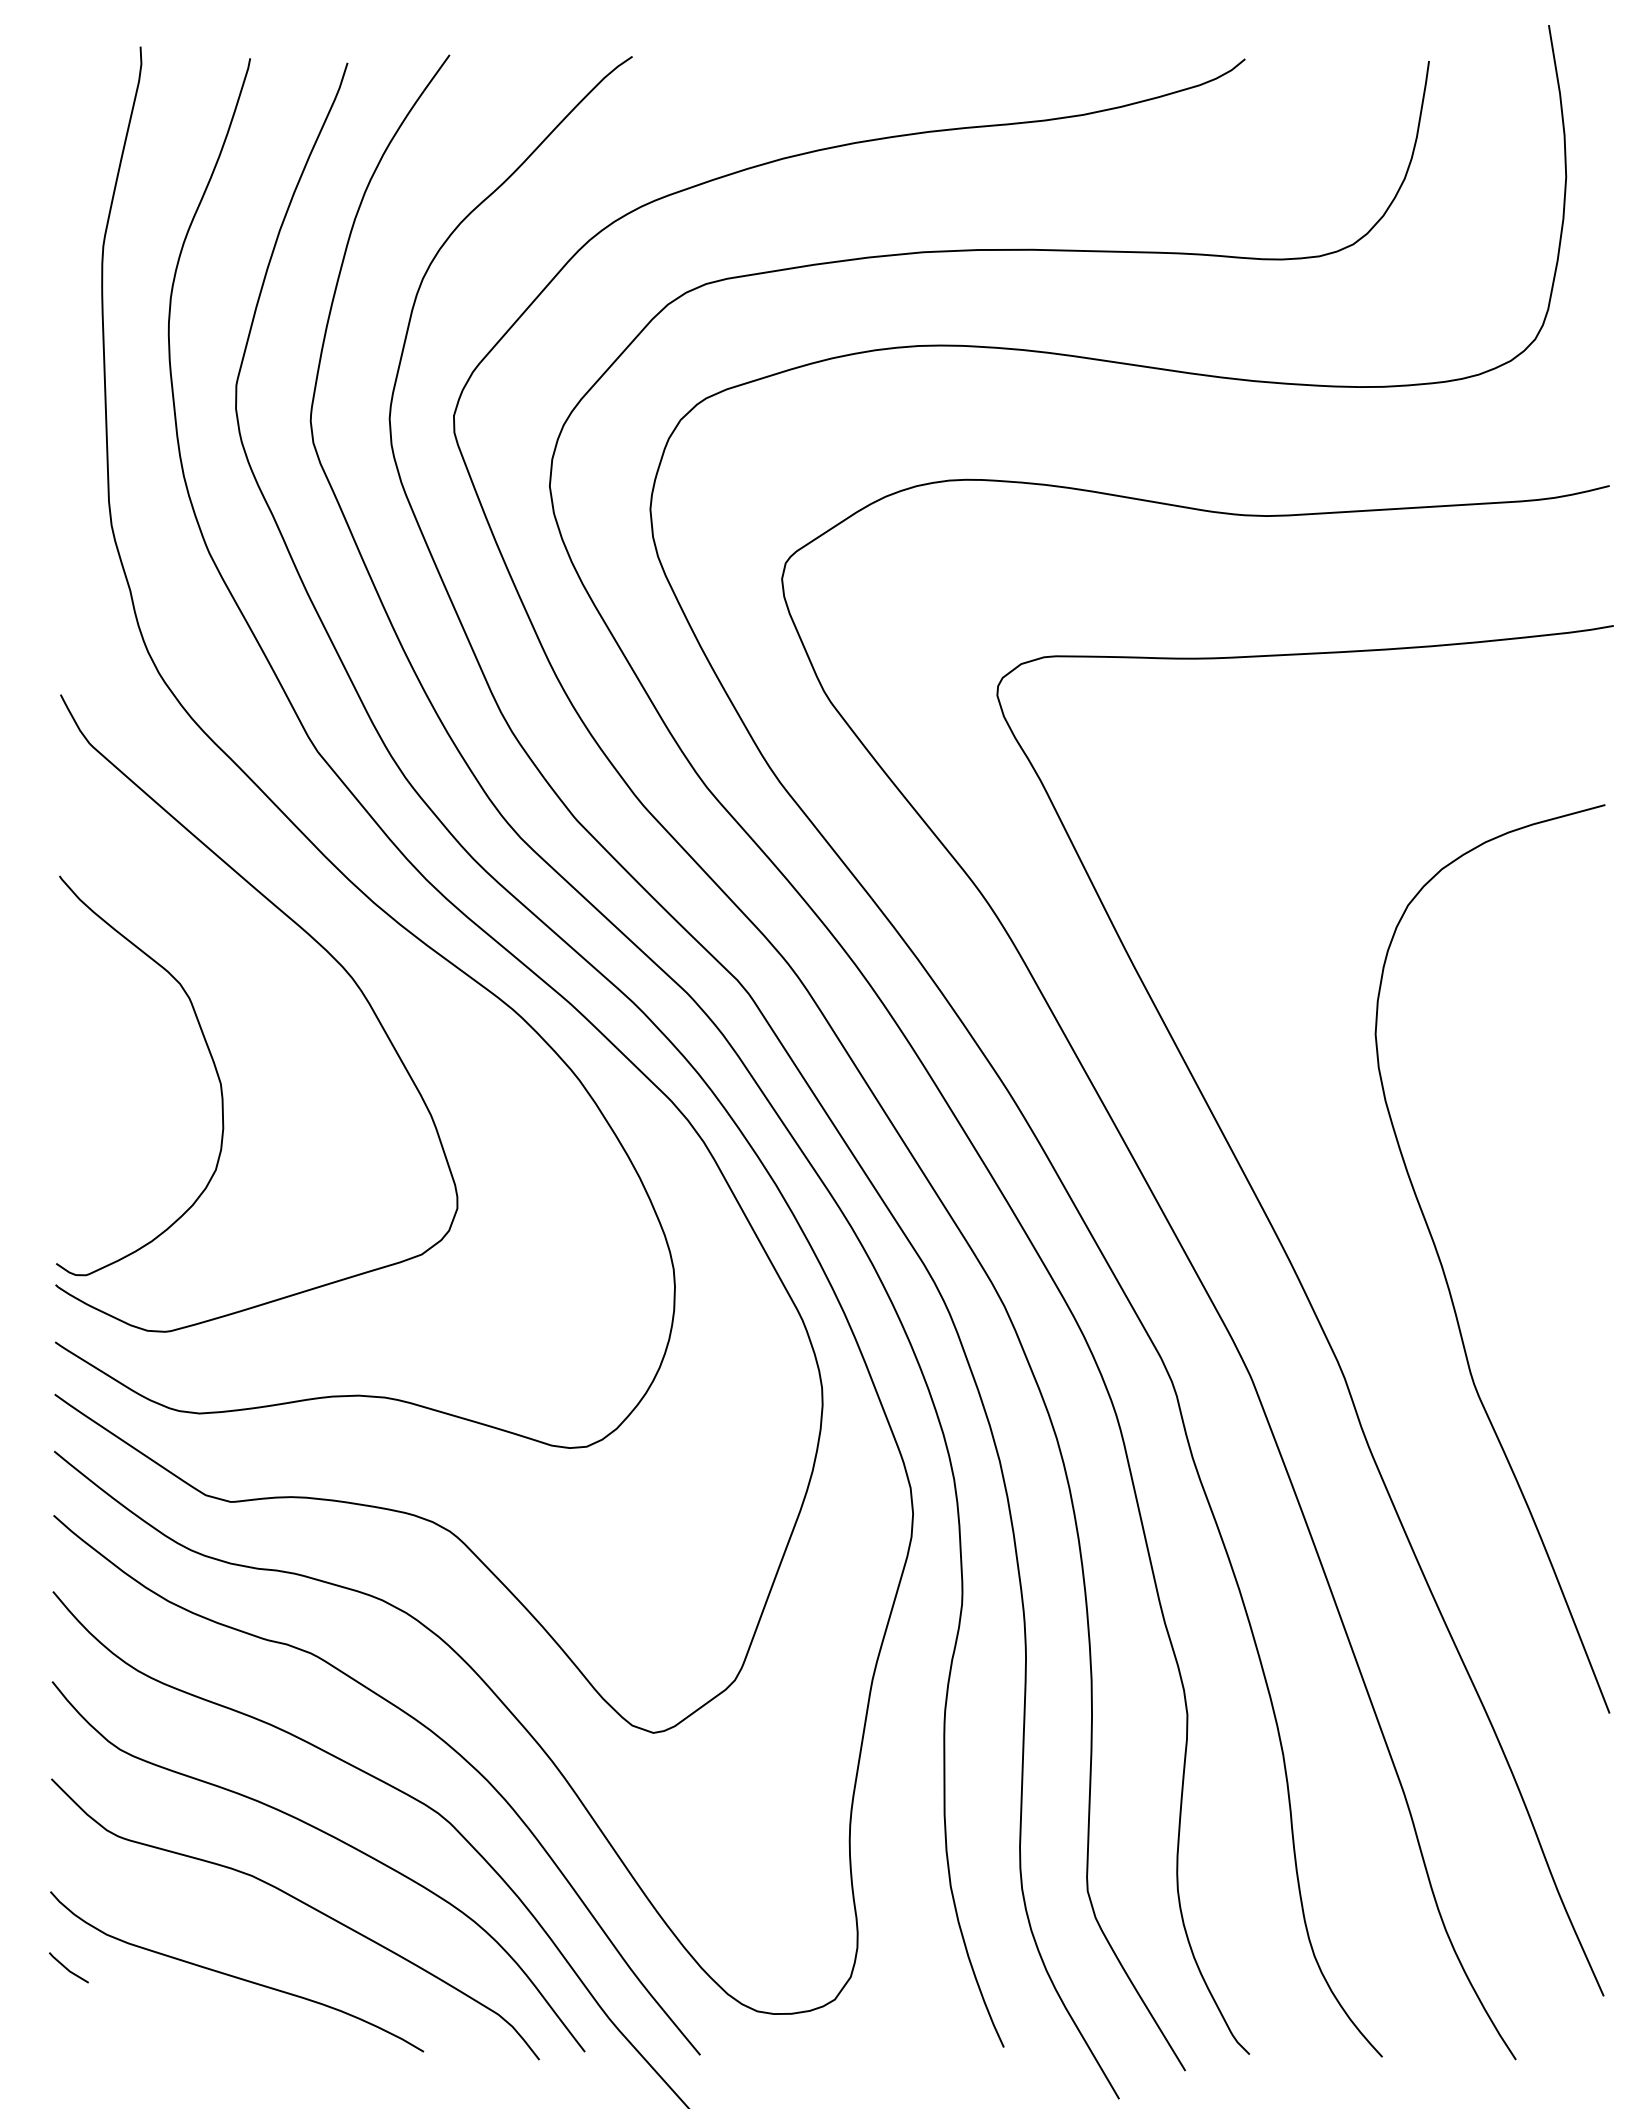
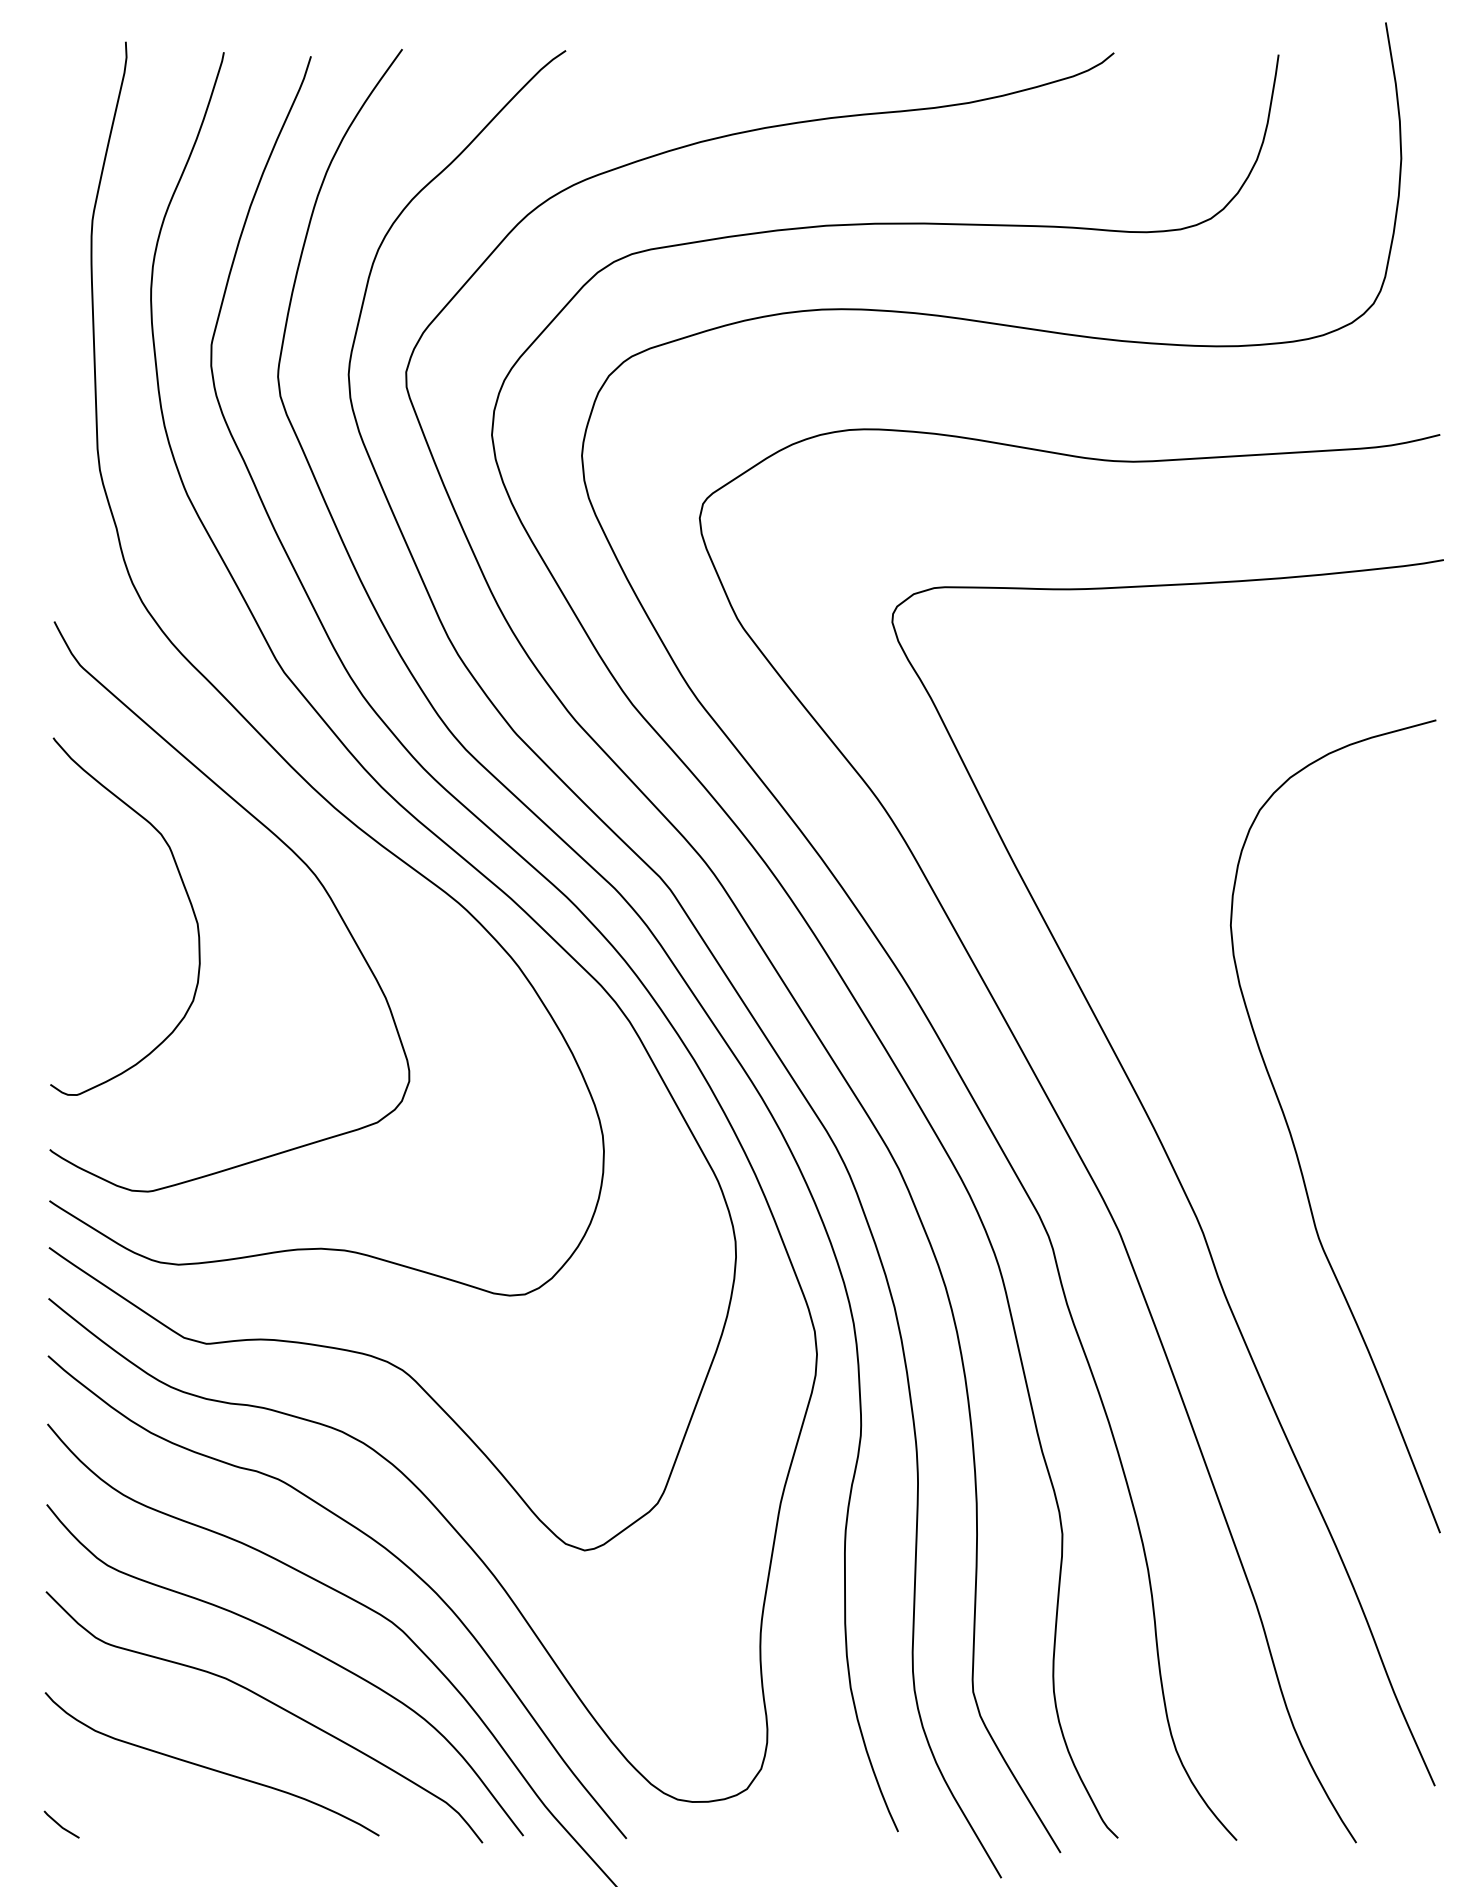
curve: (207, 1048) -> (185, 892), moved
line: (67, 1967) -> (60, 1824), moved

